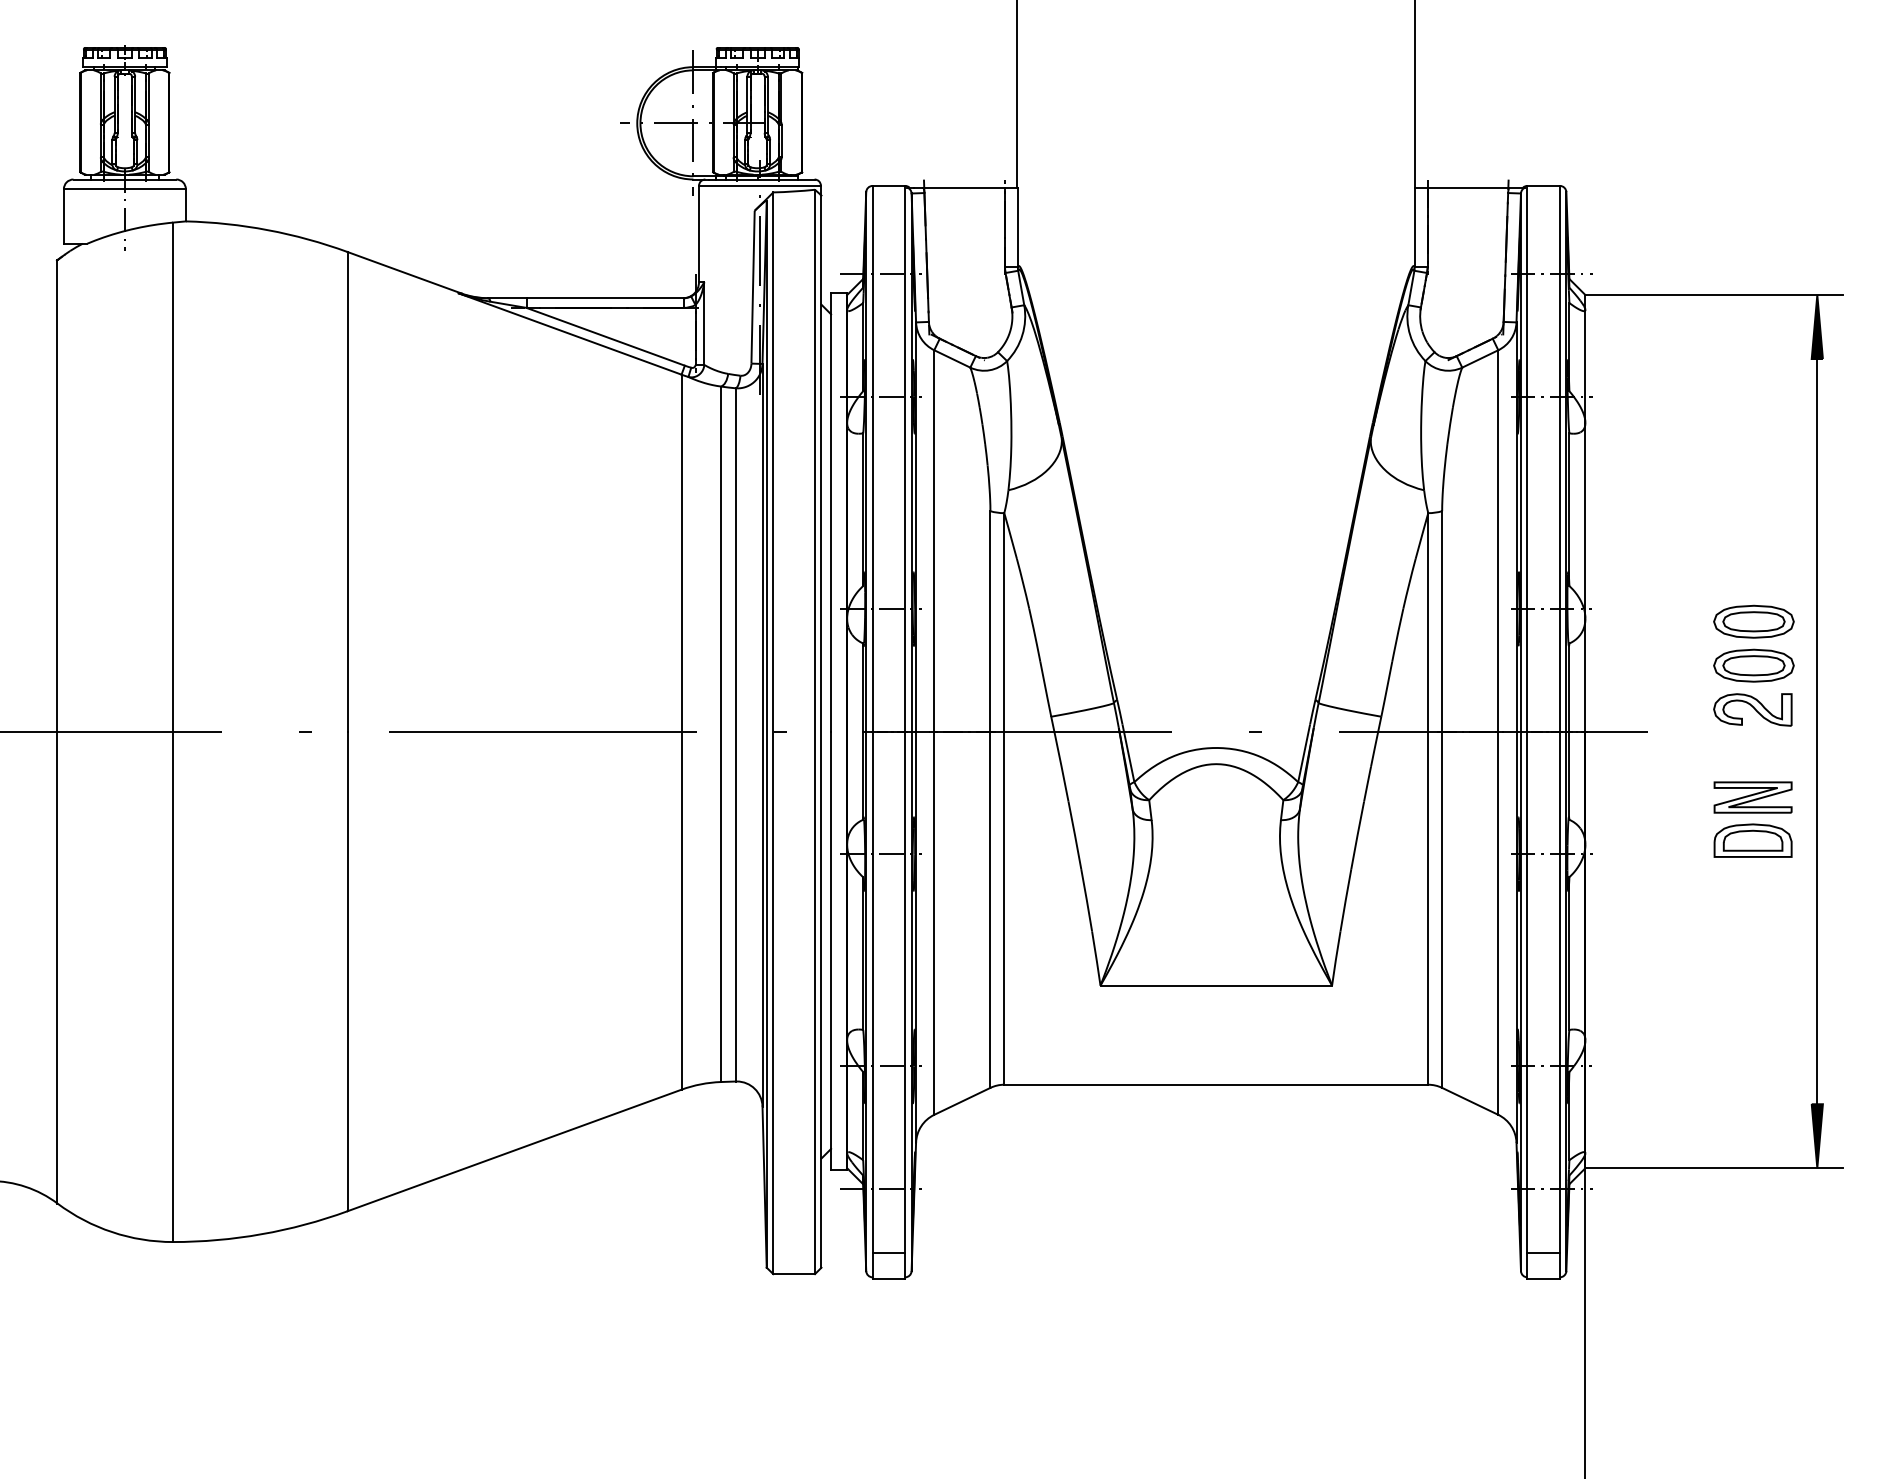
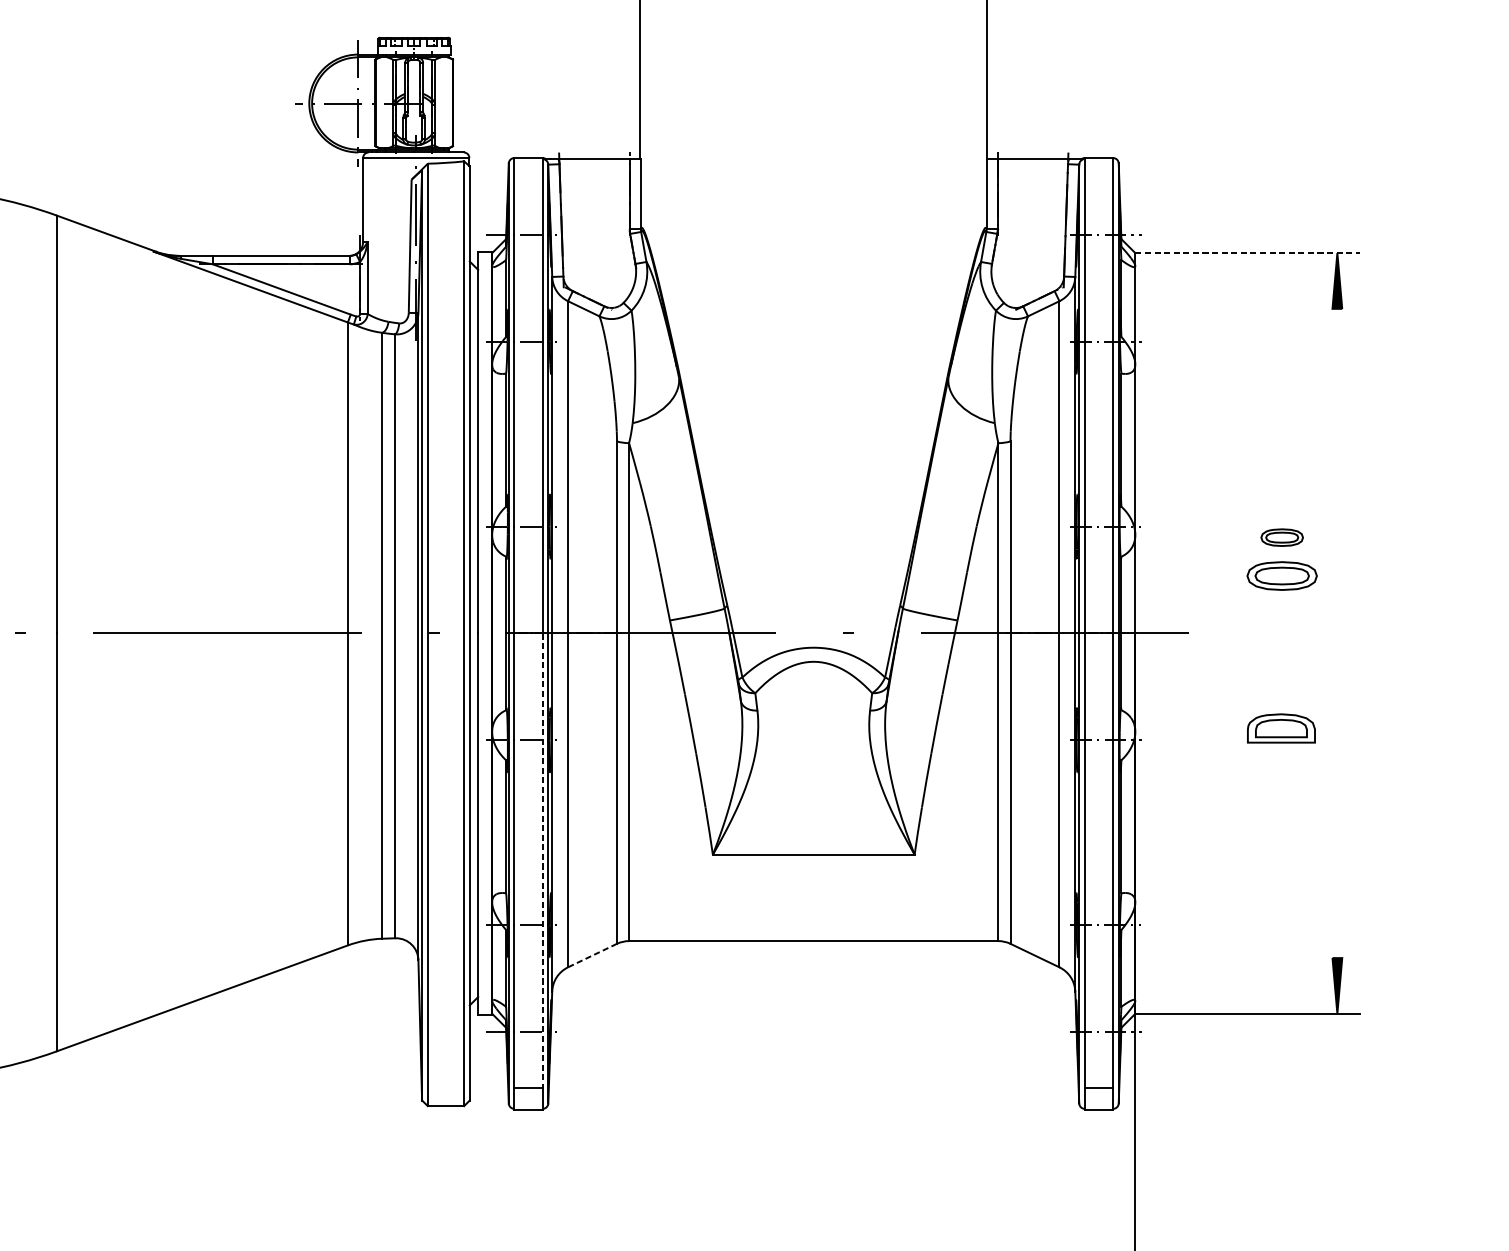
line: (1714, 295) -> (1247, 253), solid -> dashed
part: (1753, 621) -> (1281, 537), size x0.6
part: (1752, 709) -> (1280, 614), removed
line: (1817, 731) -> (1337, 633), removed
part: (1752, 797) -> (1280, 690), removed
line: (905, 992) -> (542, 860), solid -> dashed
line: (961, 1101) -> (591, 955), solid -> dashed

